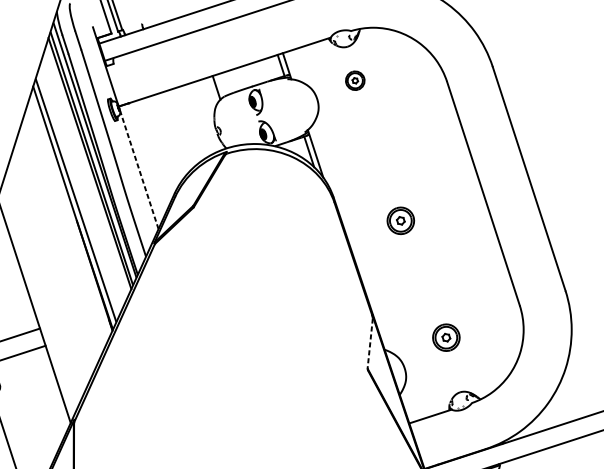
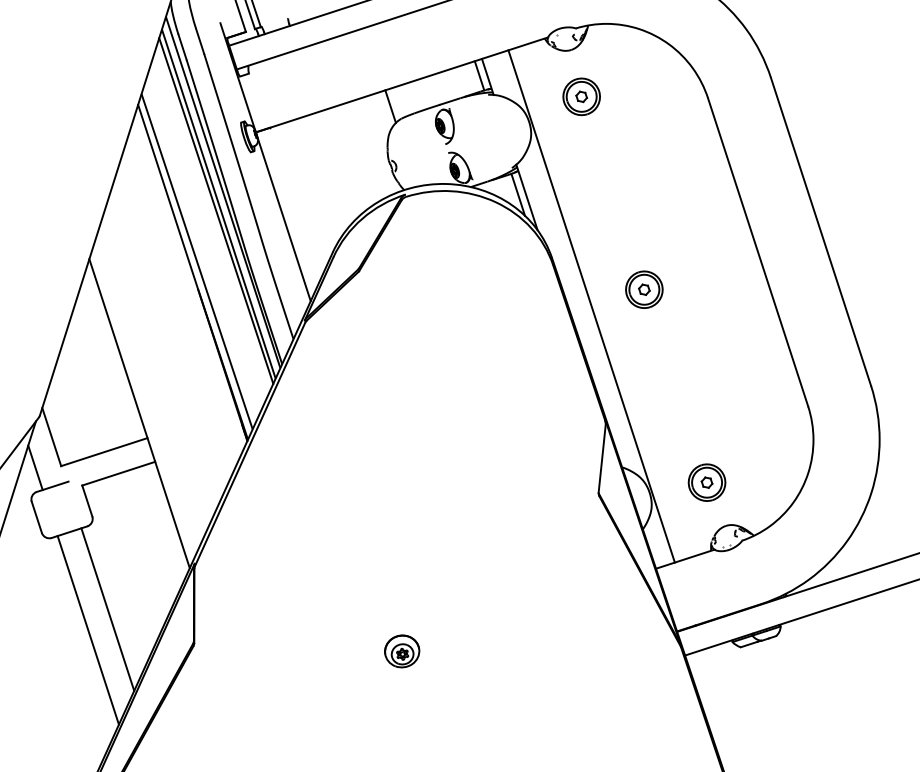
part: (355, 80) -> (581, 96), size x1.43
line: (138, 169) -> (283, 218), dashed -> solid
line: (362, 232) -> (591, 306), added
part: (445, 337) -> (706, 482), moved
line: (370, 343) -> (602, 458), dashed -> solid

